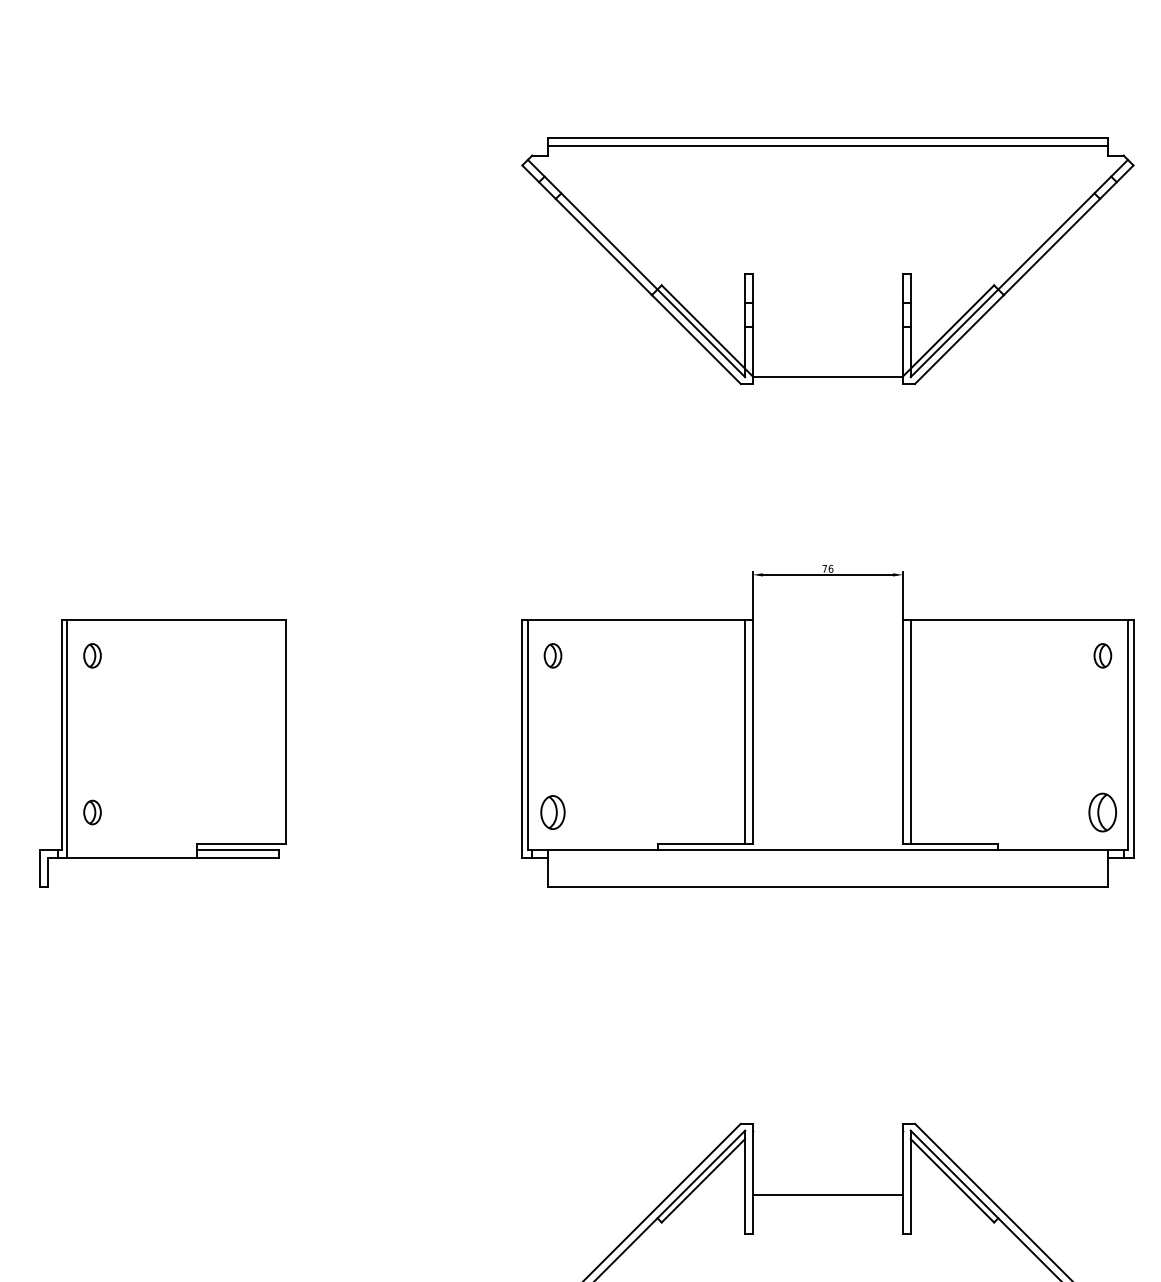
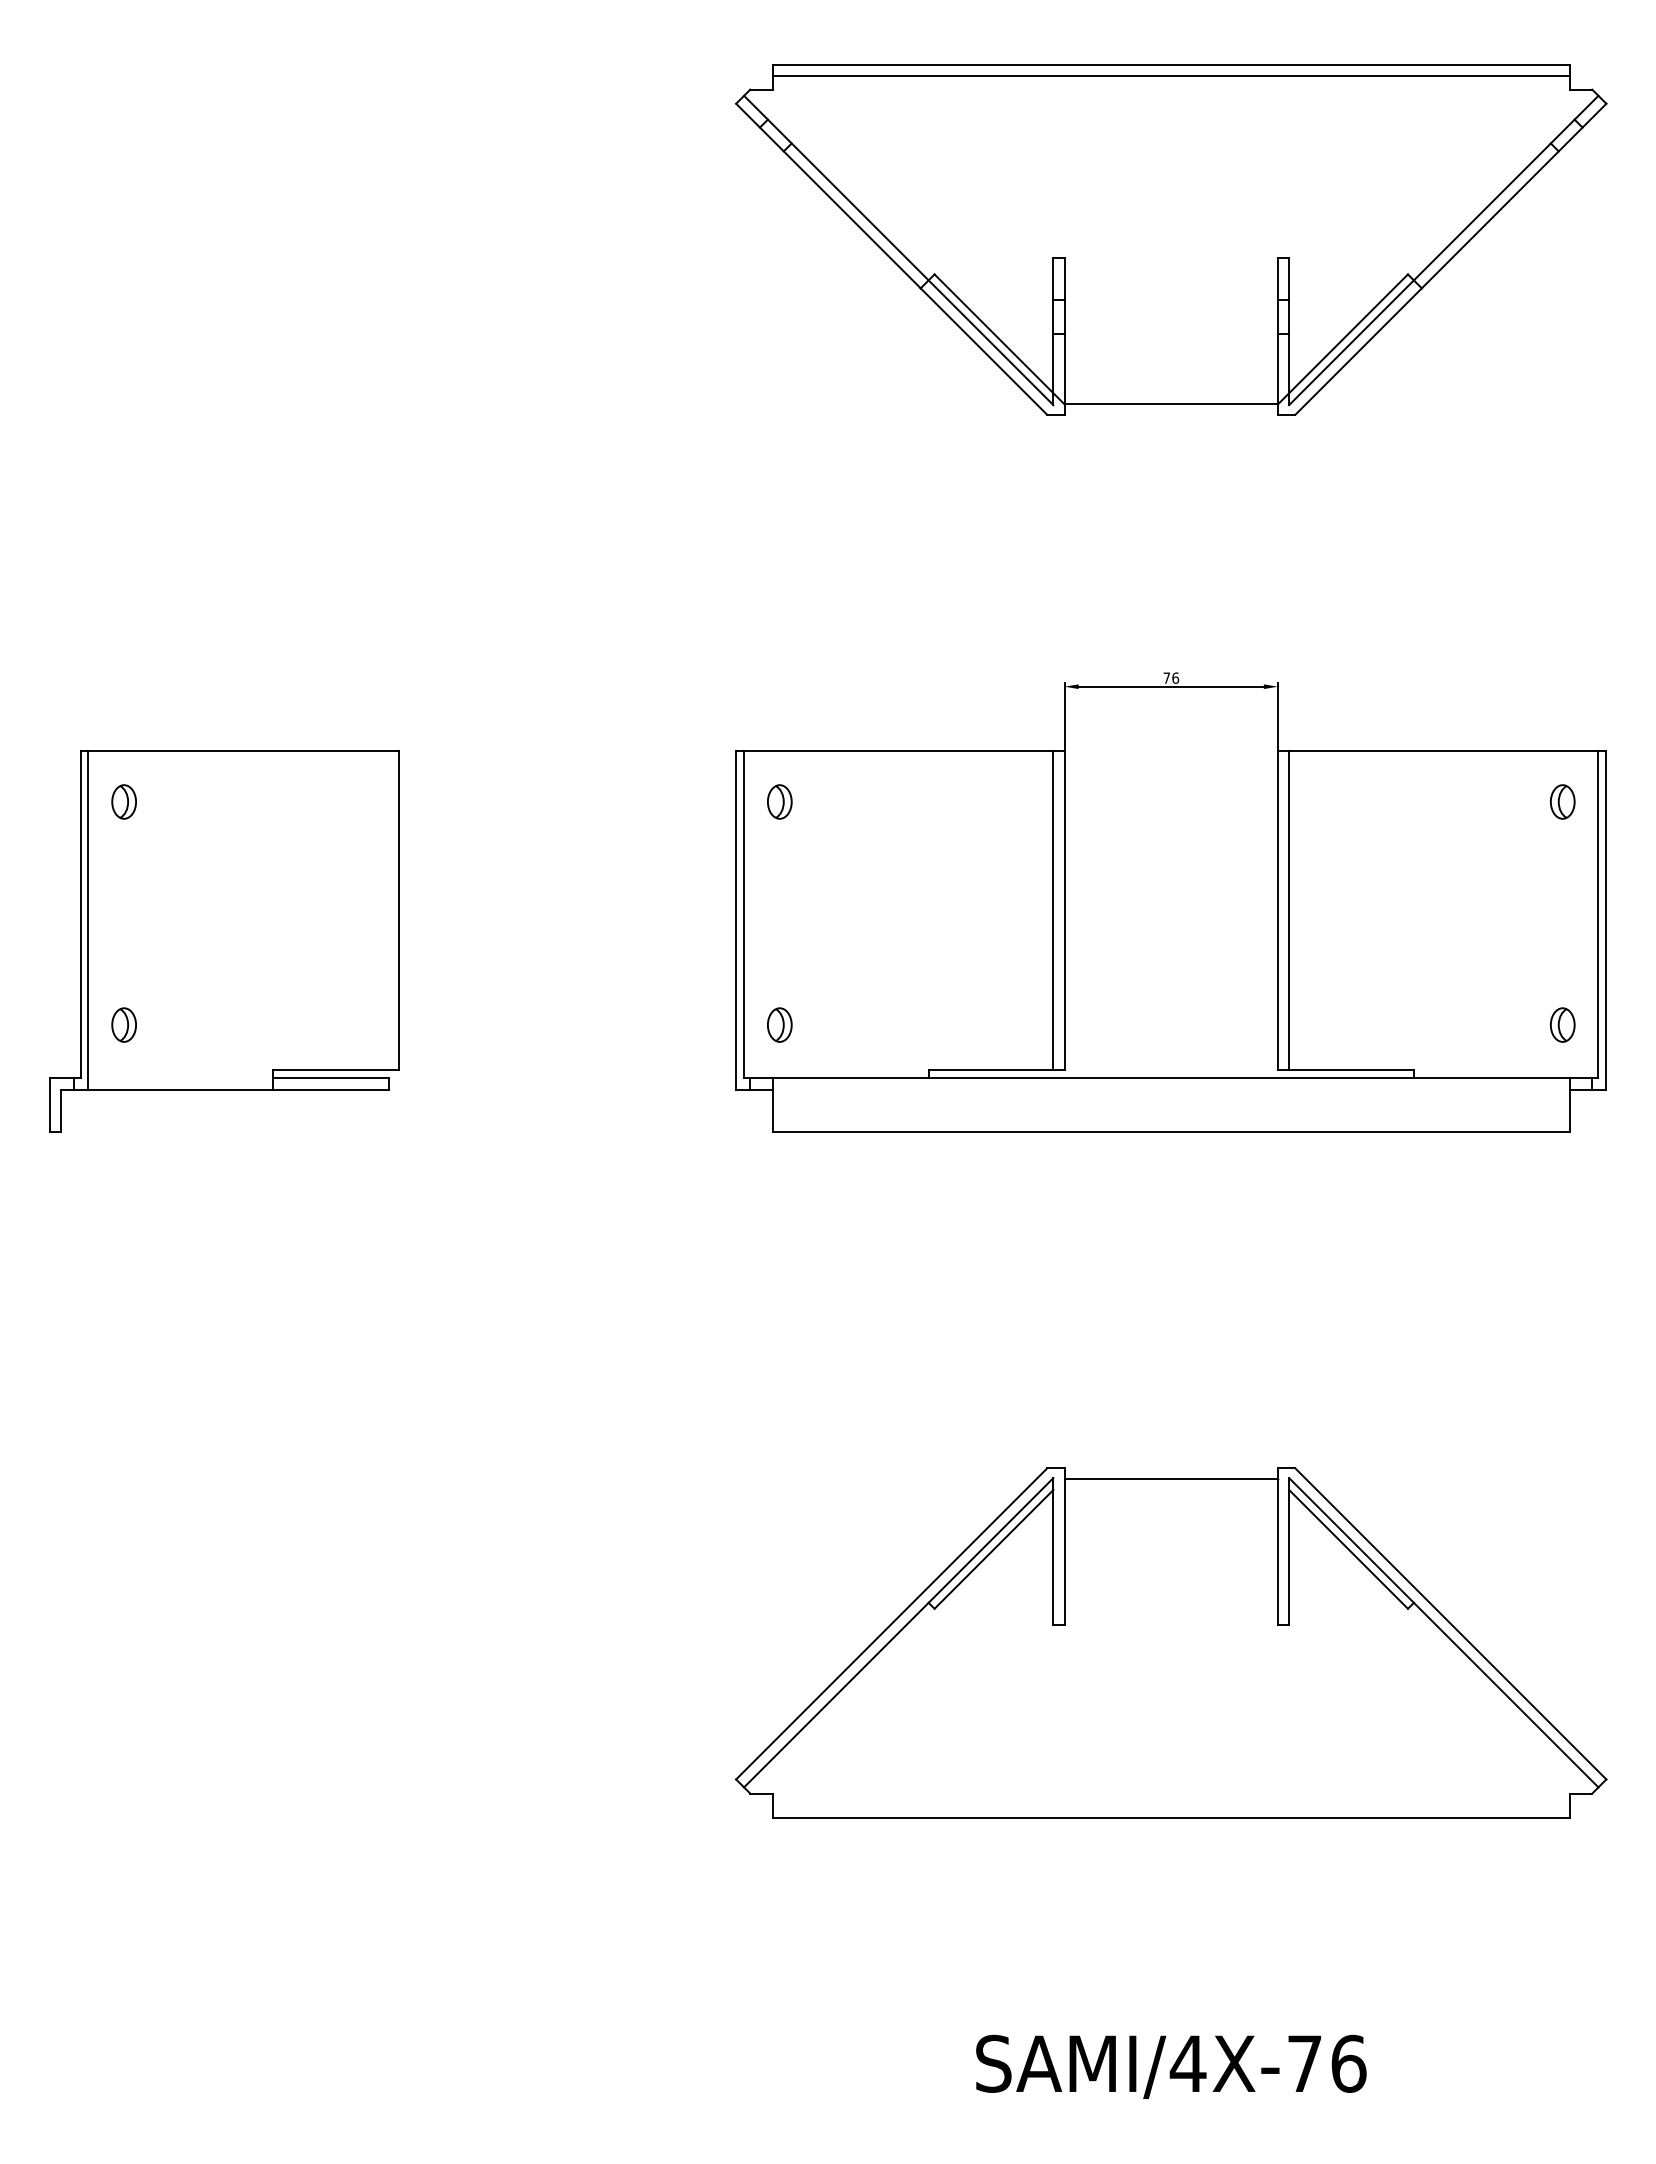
part: (552, 812) -> (779, 1024), size x0.71
part: (1102, 812) -> (1562, 1024), size x0.62
line: (827, 1194) -> (1170, 1478), moved

